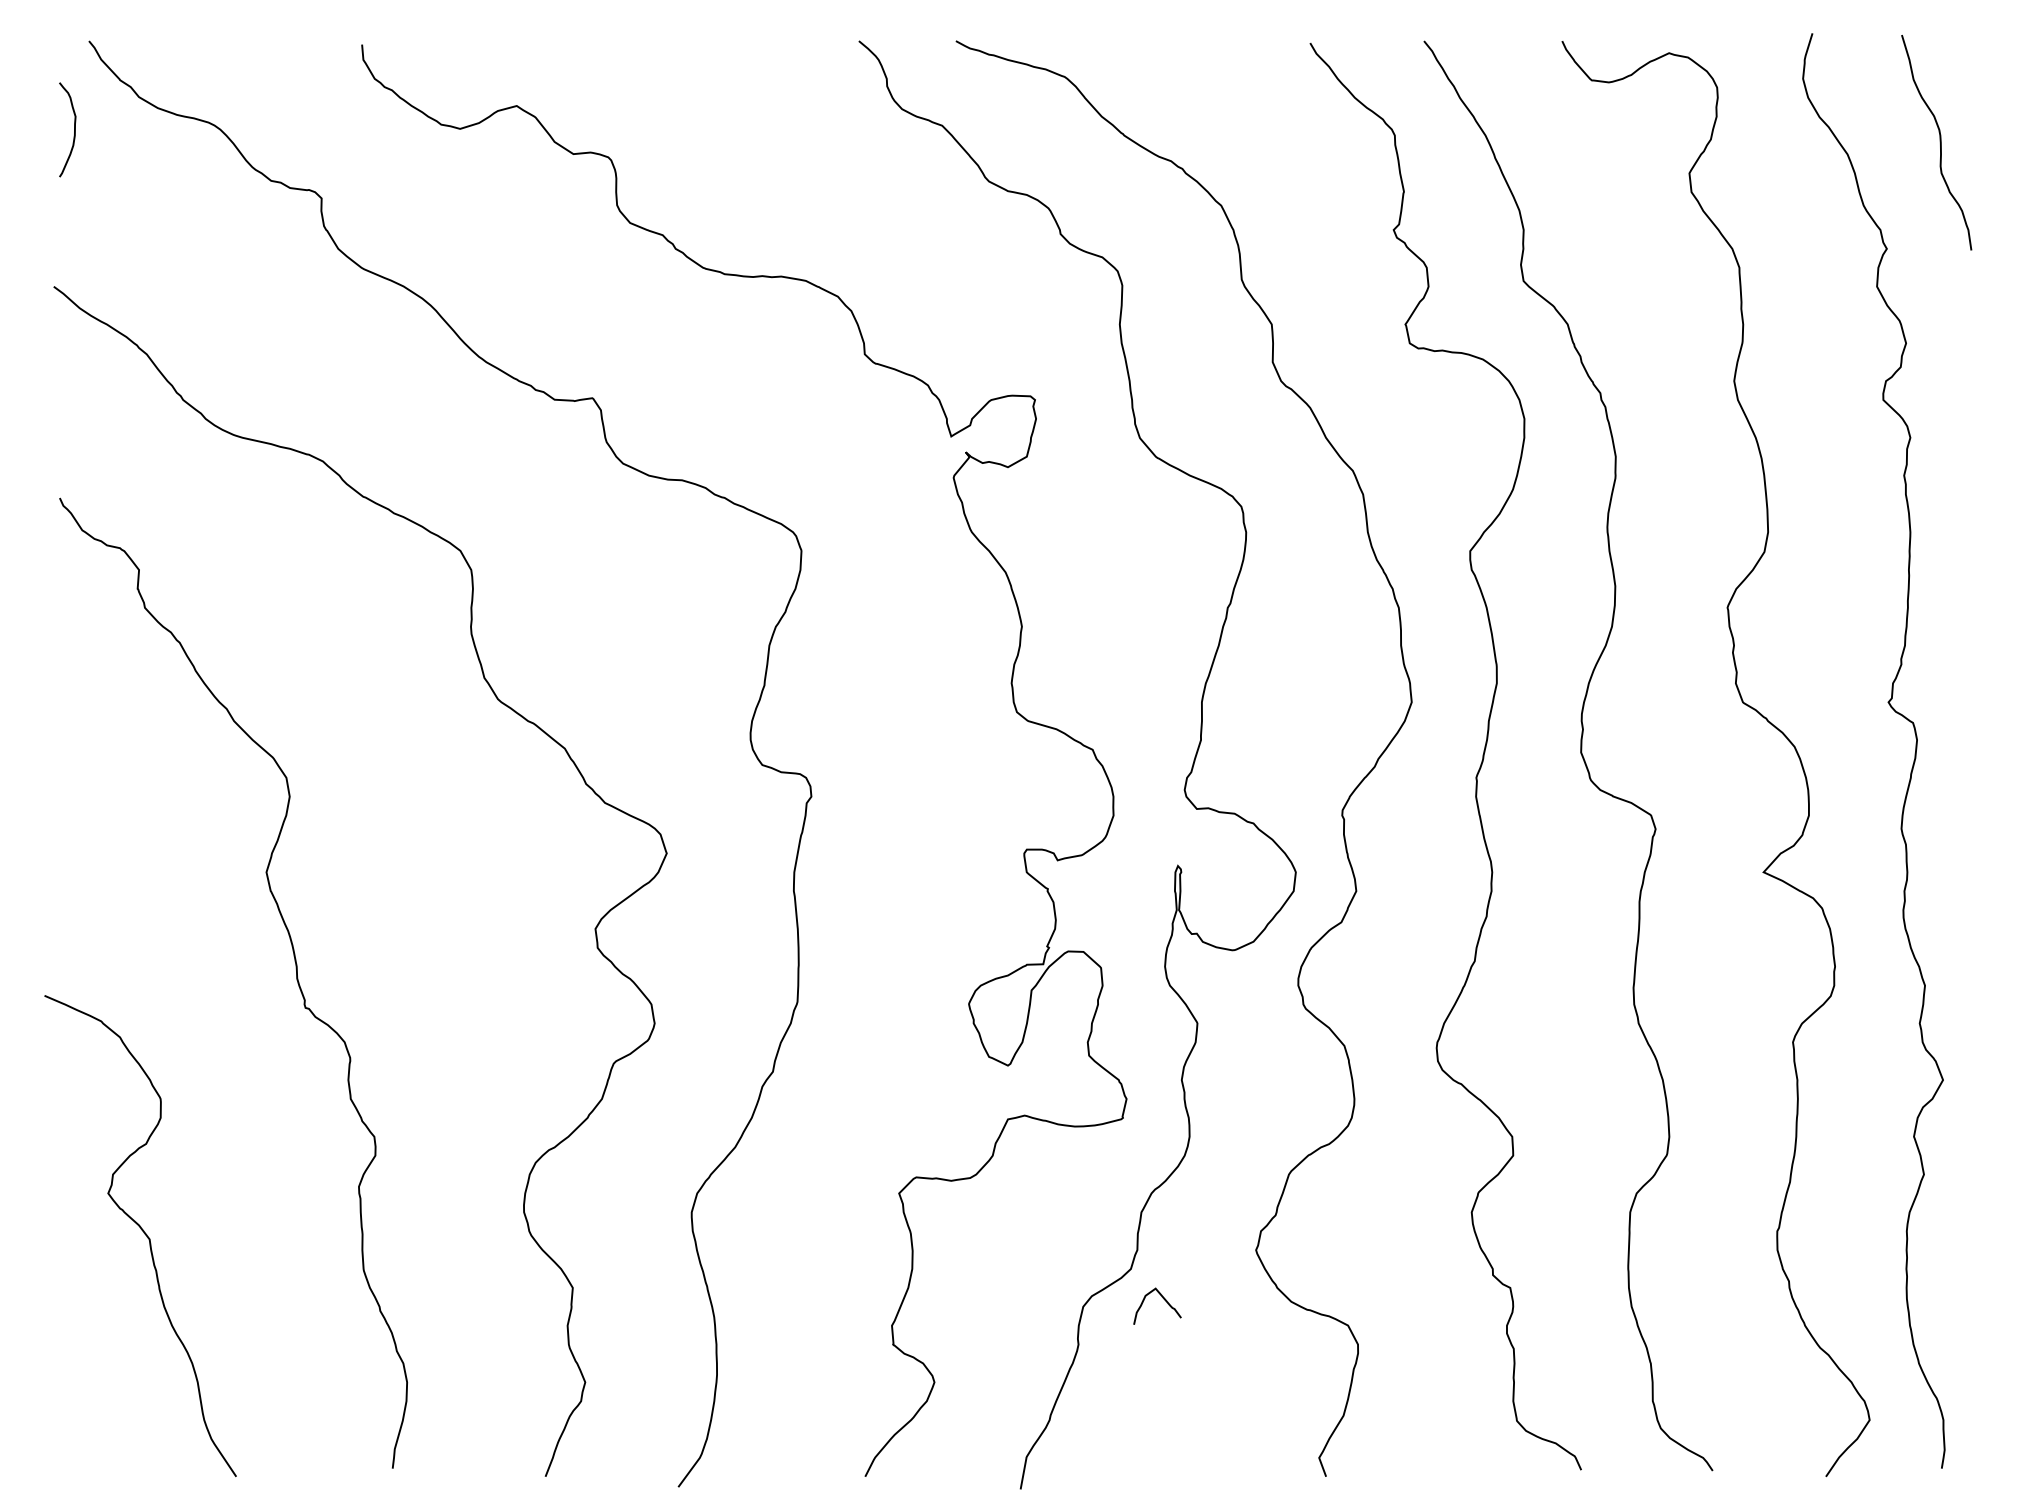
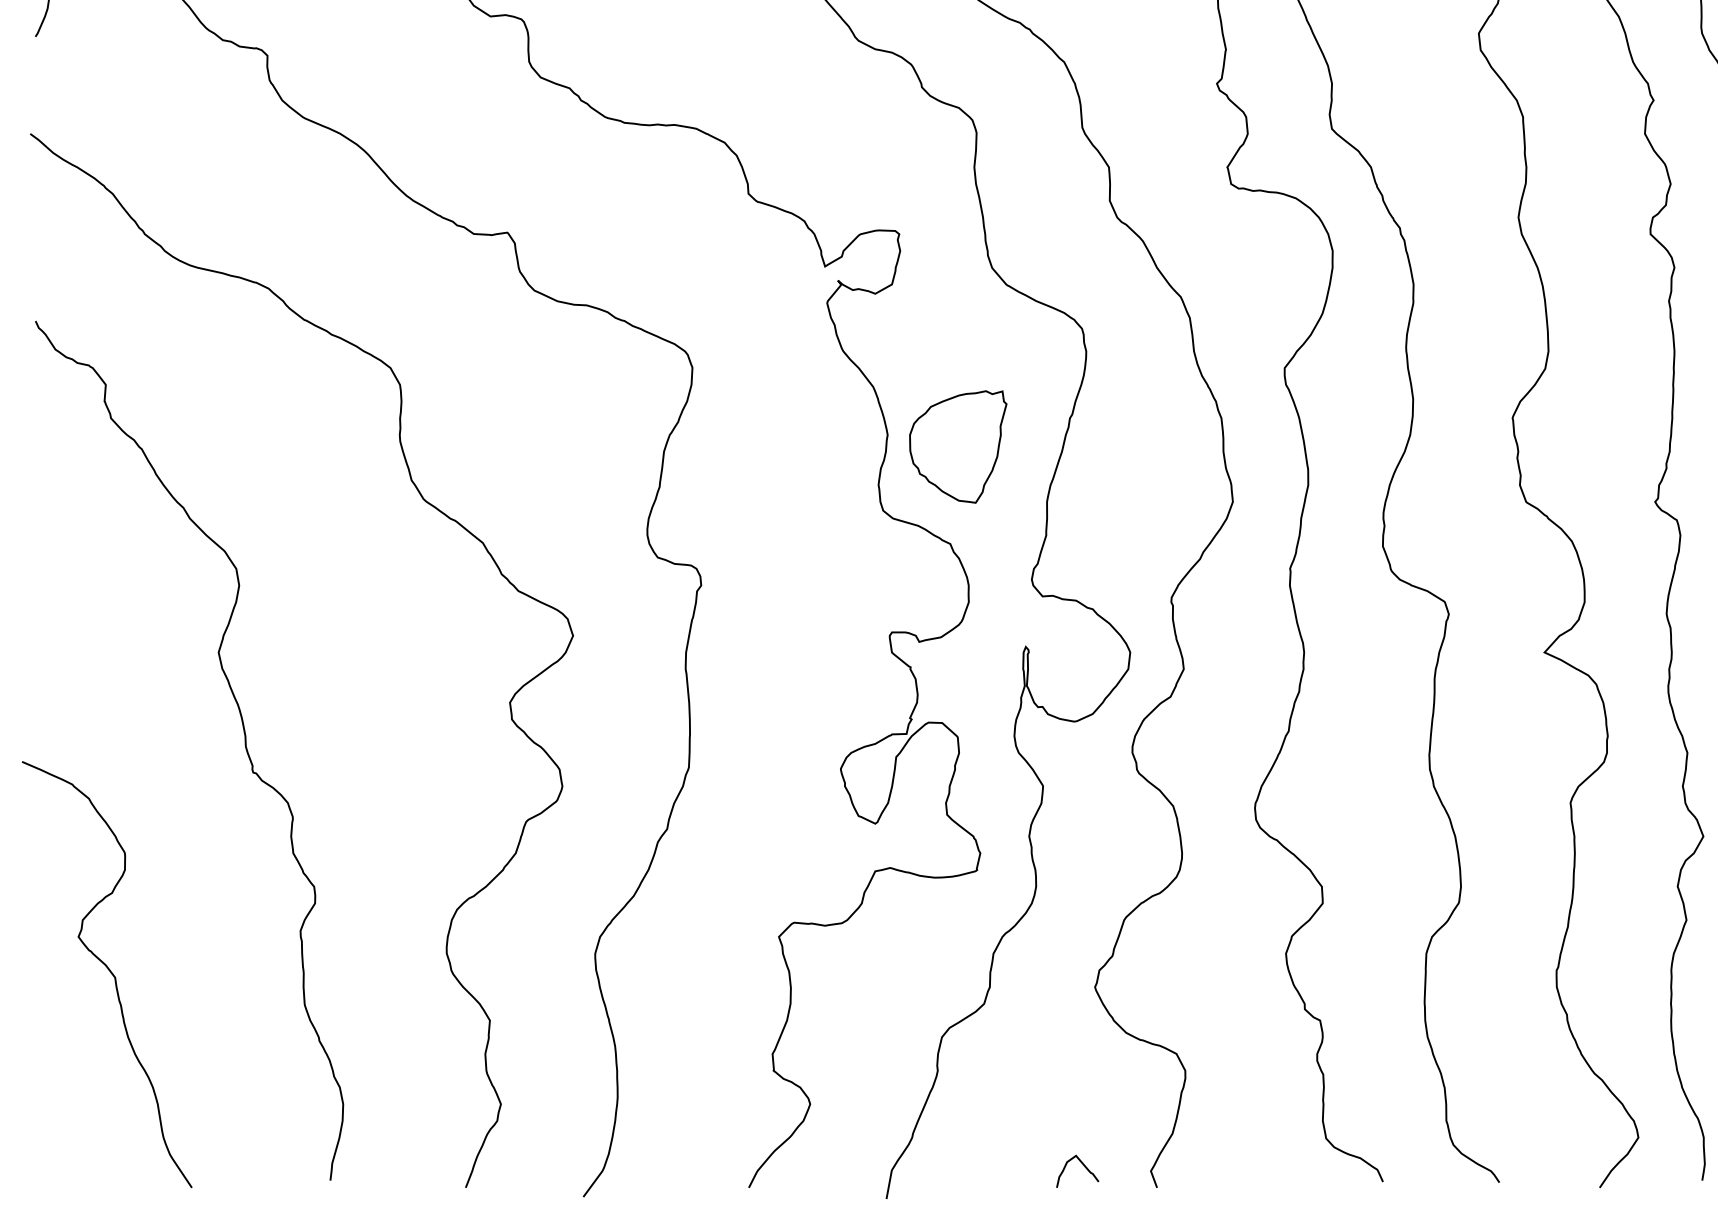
part: (1101, 640) -> (958, 447), added
curve: (1163, 1299) -> (1083, 1165), moved

